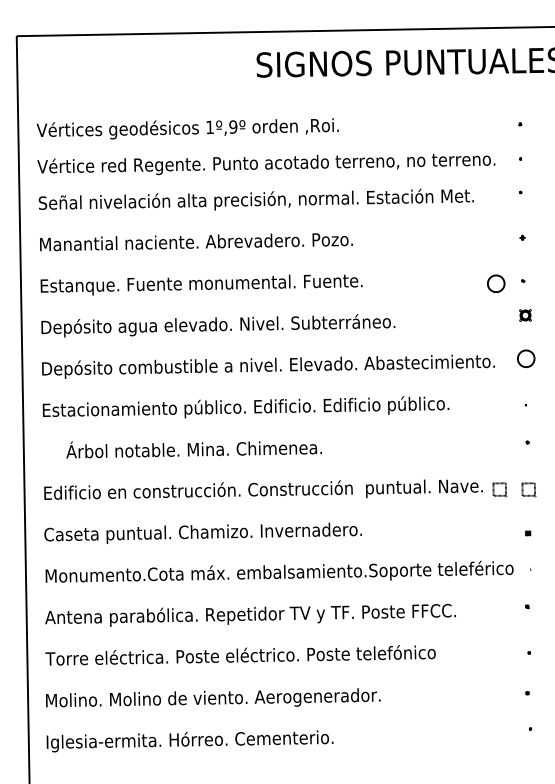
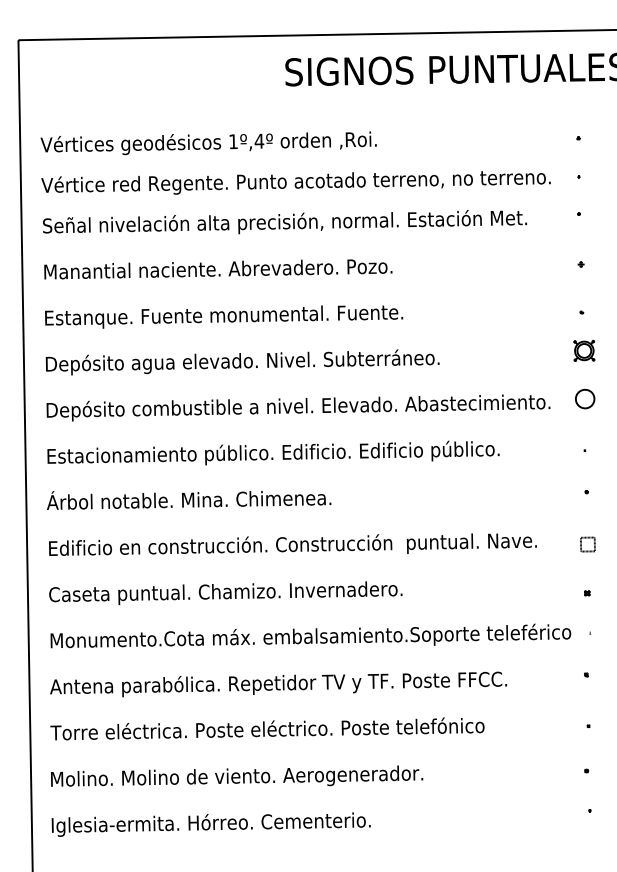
text: (233, 126) -> (259, 140), 1º,9º -> 1º,4º
part: (496, 283) -> (552, 315), removed
part: (525, 315) -> (584, 350), size x1.67
text: (193, 449) -> (188, 499), moved
part: (499, 489) -> (555, 544), removed

